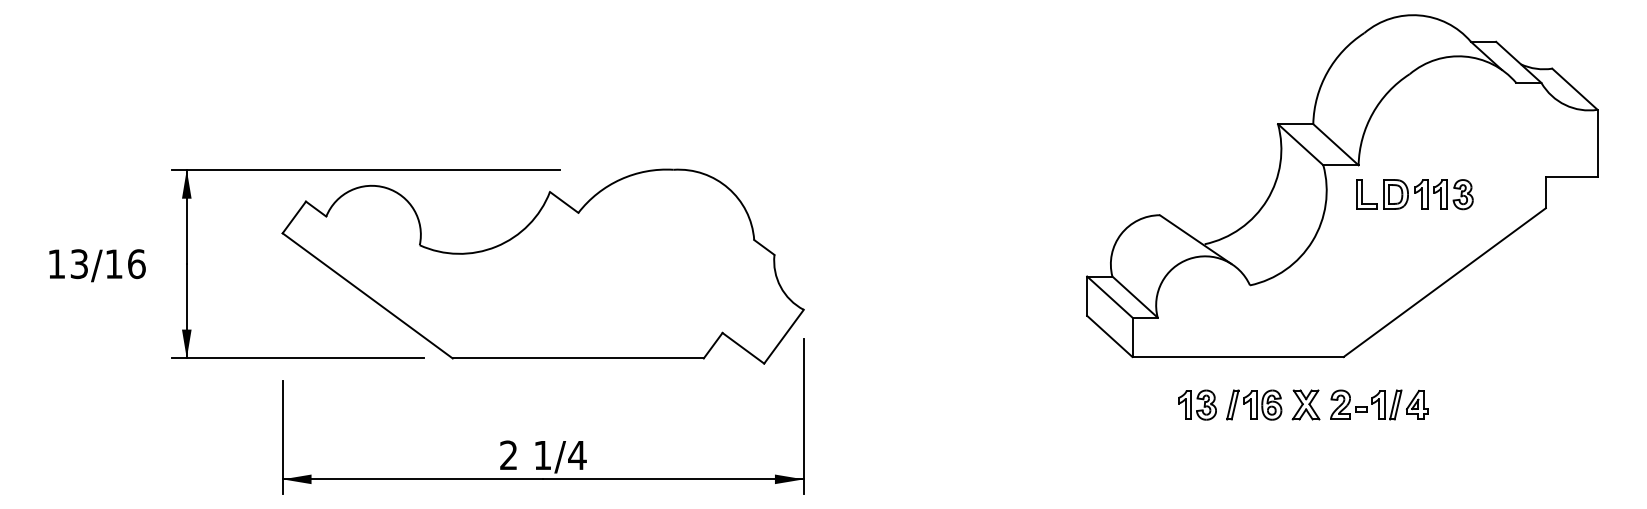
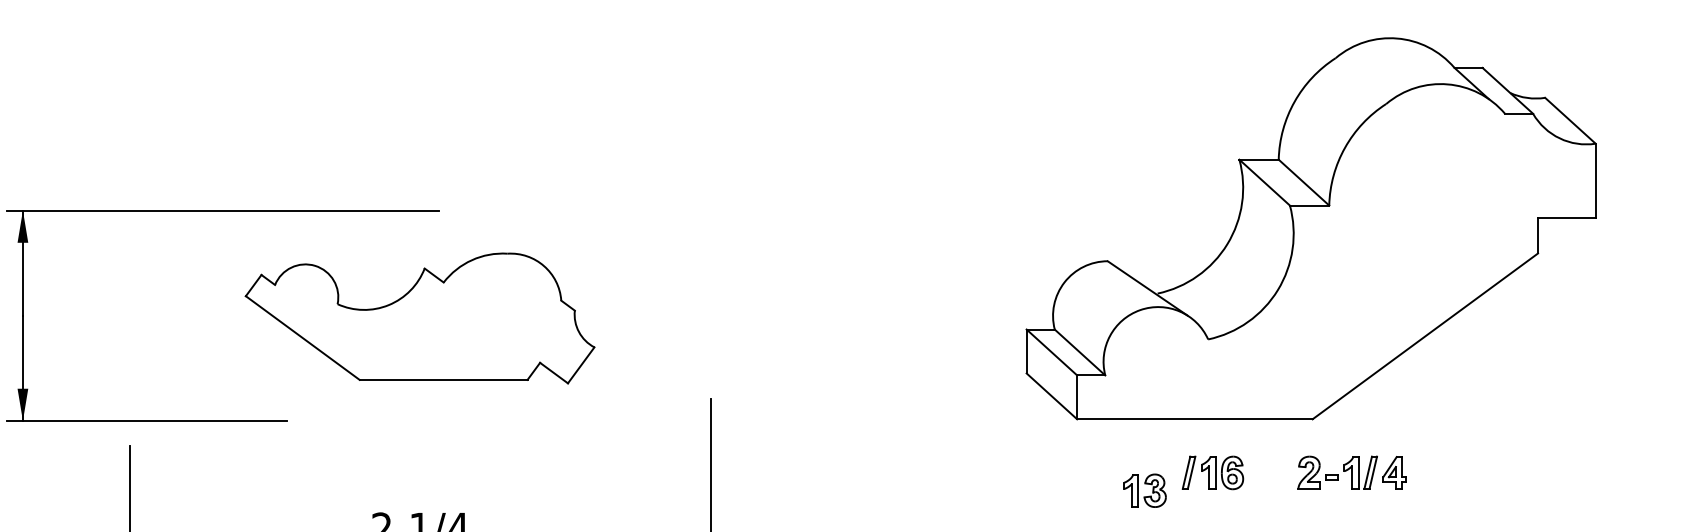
part: (1414, 194) -> (1391, 238), removed
part: (542, 266) -> (419, 318), size x0.6
part: (1197, 404) -> (1145, 490), moved
part: (1305, 404) -> (1270, 472), removed

